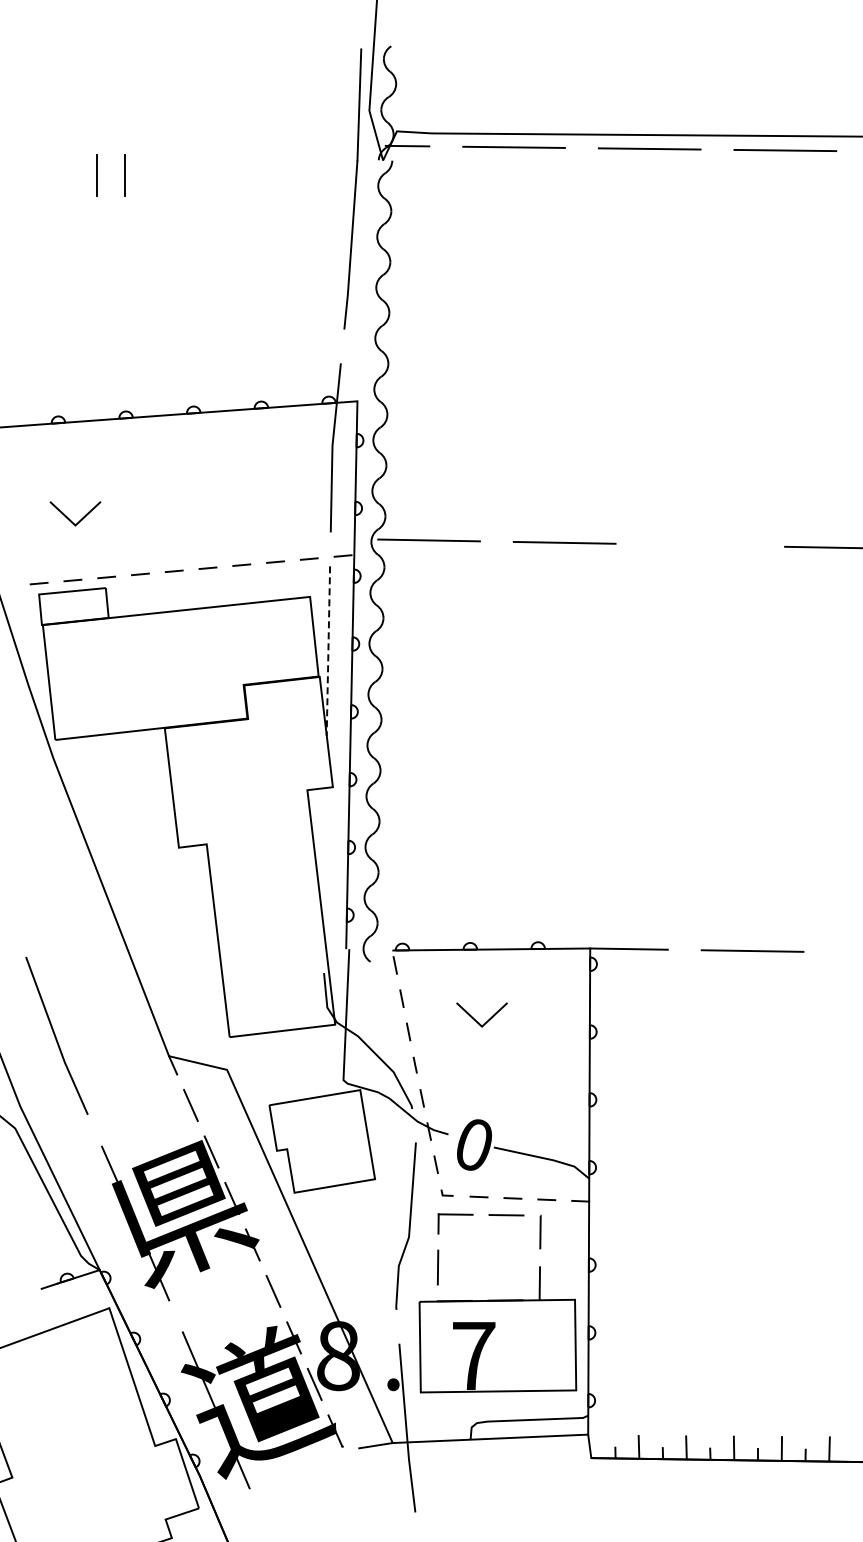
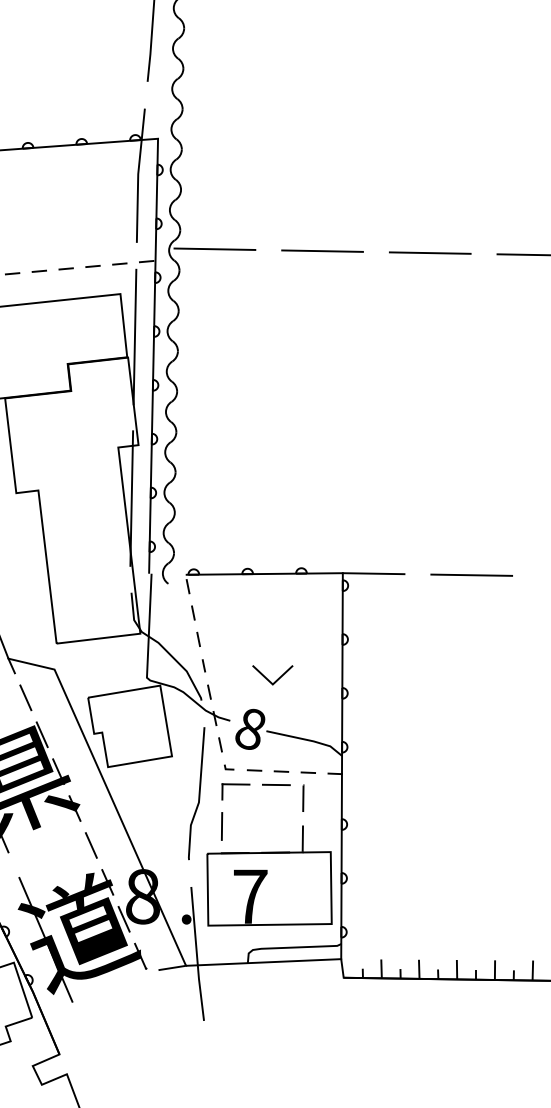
line: (700, 545) -> (430, 253), added
line: (328, 651) -> (135, 337), dashed -> solid
line: (324, 854) -> (131, 498), added
line: (475, 1019) -> (267, 678), moved
text: (473, 1145) -> (250, 729), 0 -> 8

